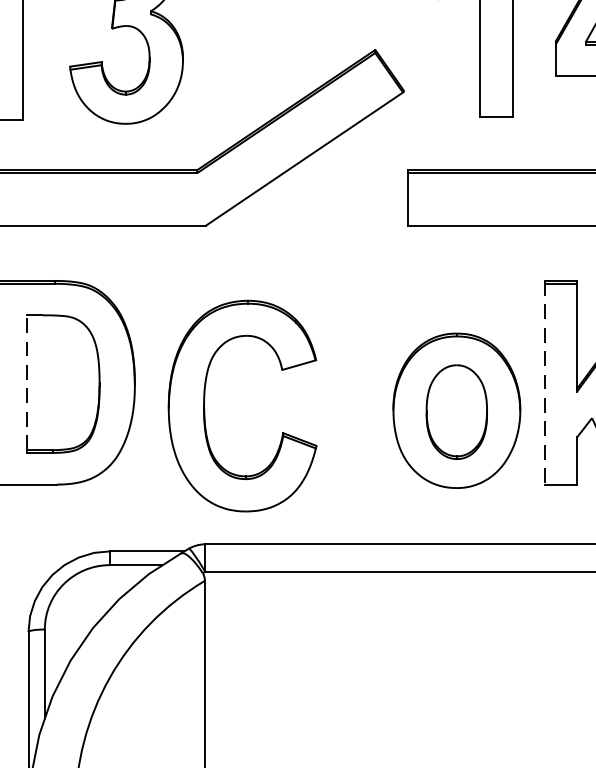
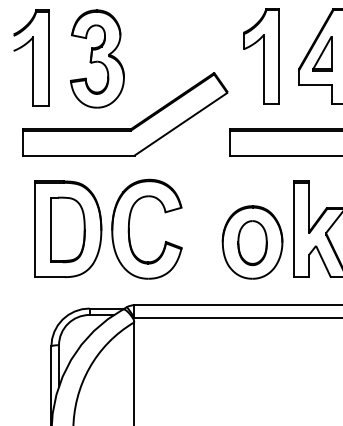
line: (26, 383) -> (50, 229), dashed -> solid
line: (543, 383) -> (293, 229), dashed -> solid
part: (205, 404) -> (129, 228), moved

